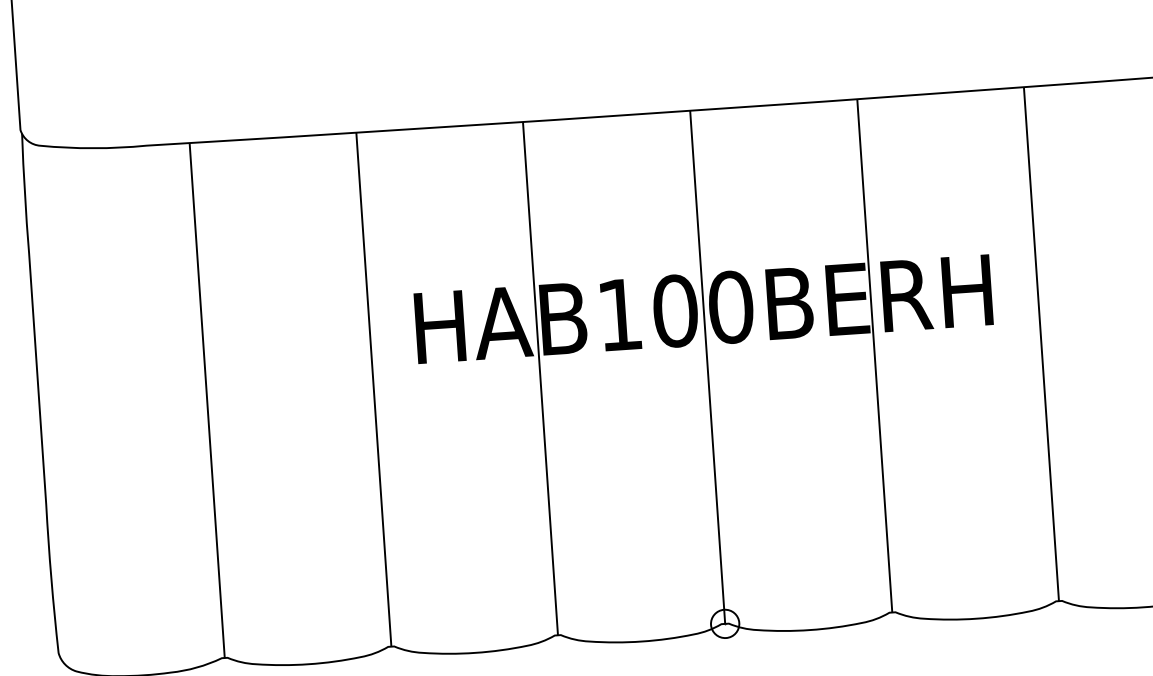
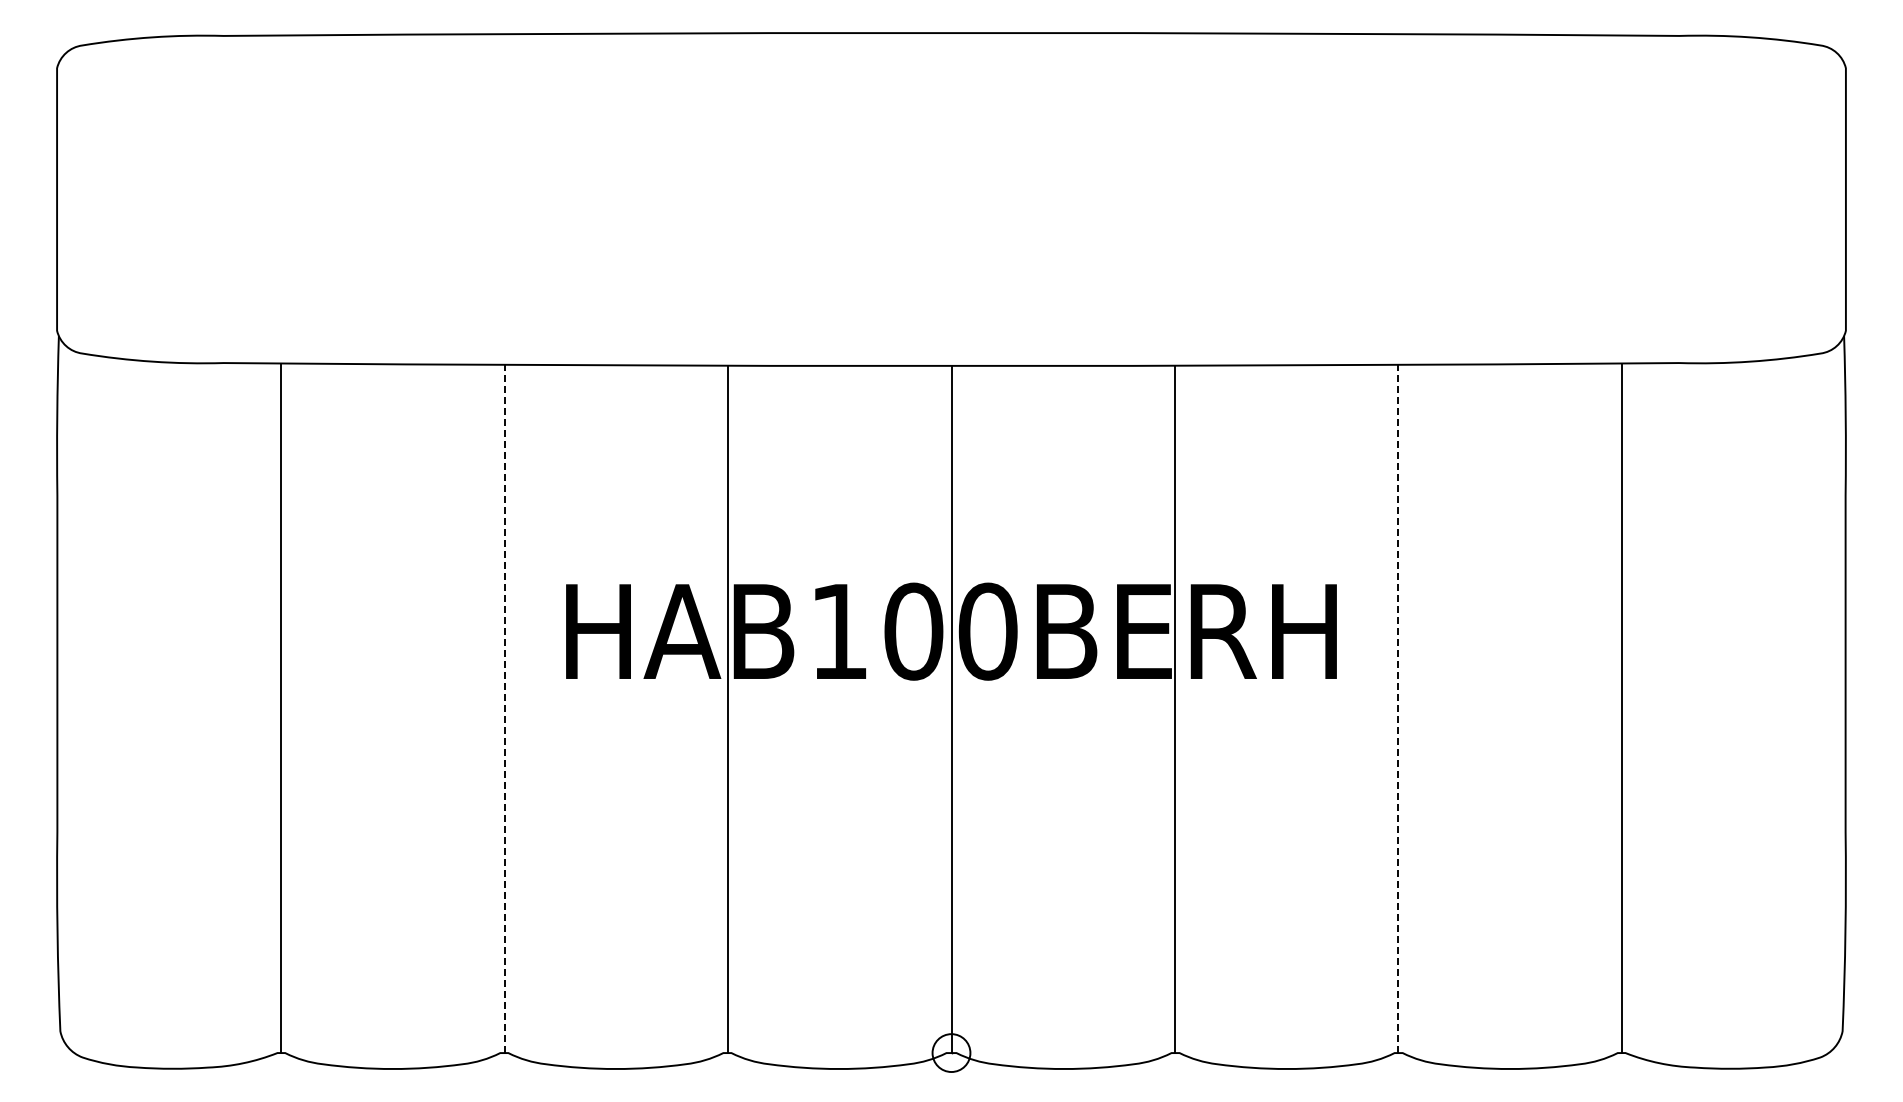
line: (1041, 343) -> (1398, 707), solid -> dashed
line: (373, 388) -> (504, 707), solid -> dashed

